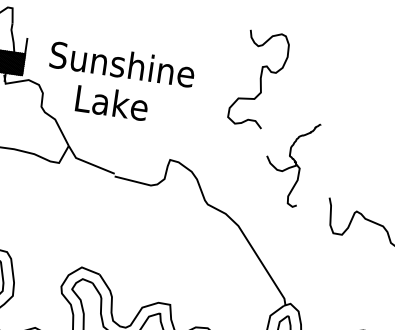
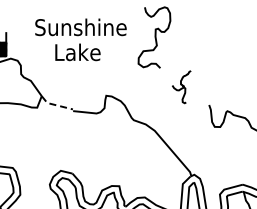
text: (119, 83) -> (80, 39), moved
part: (290, 162) -> (181, 86), size x0.6
line: (88, 163) -> (55, 105), solid -> dashed

